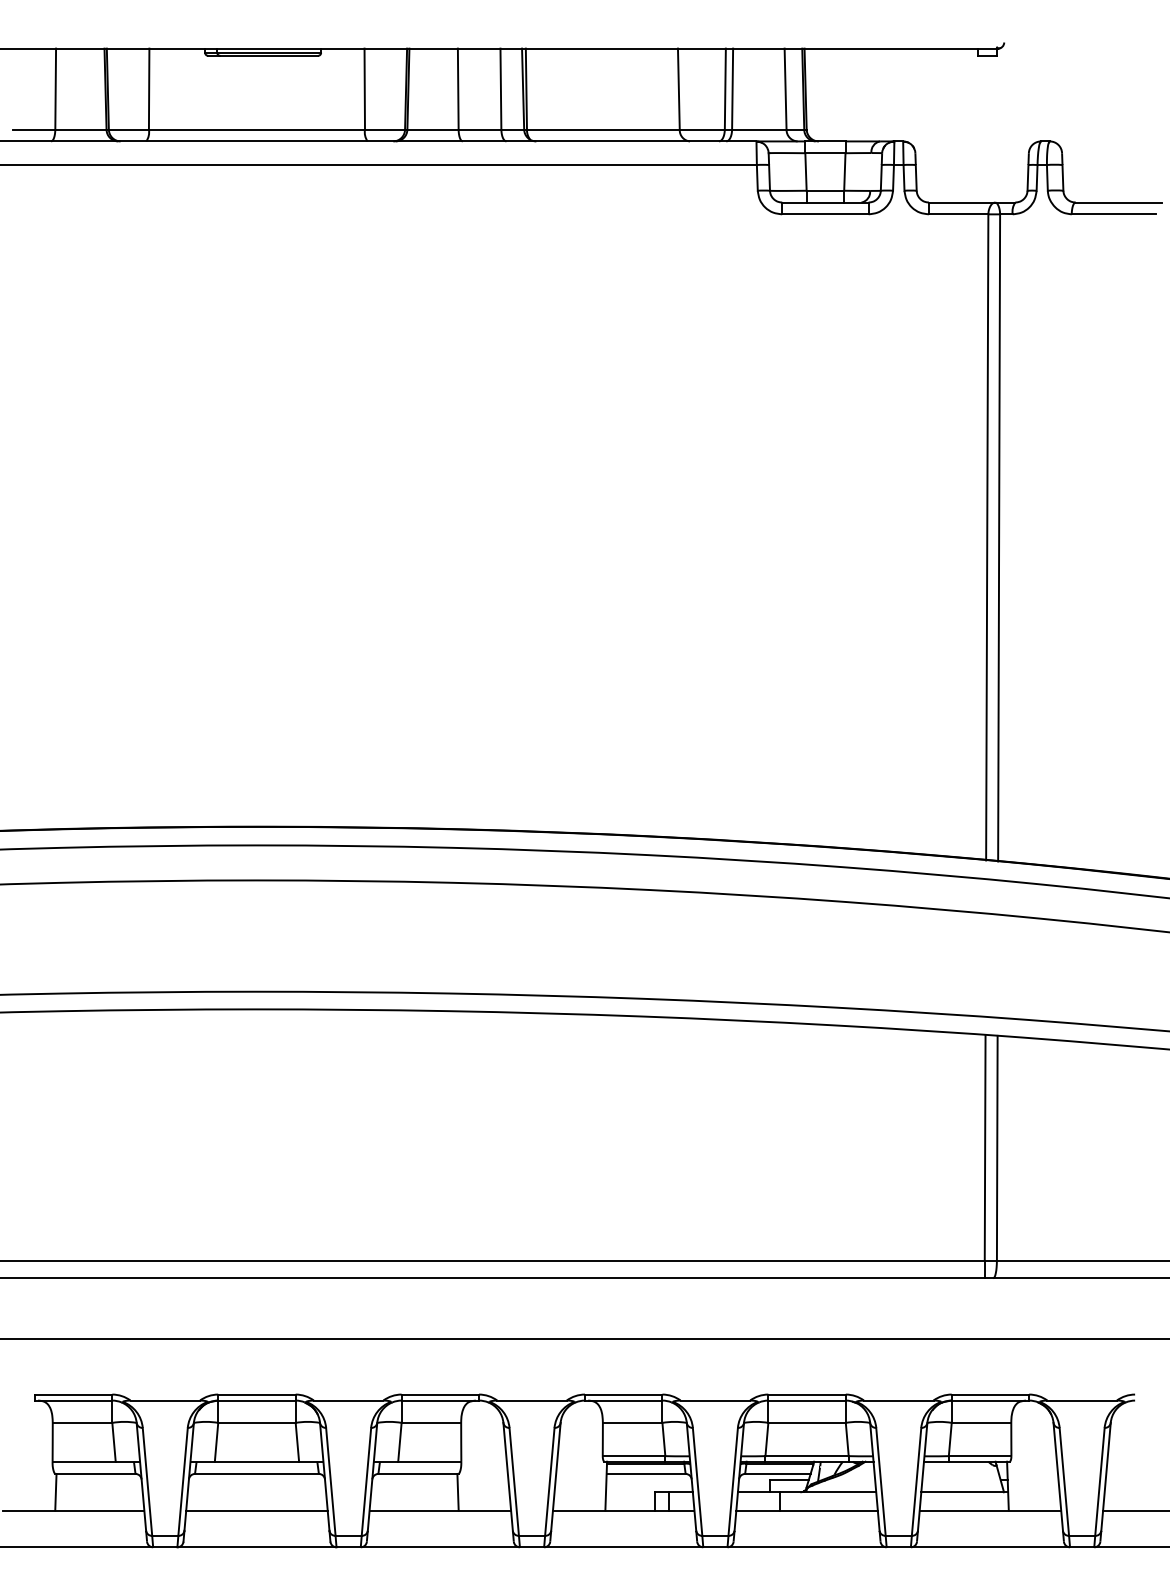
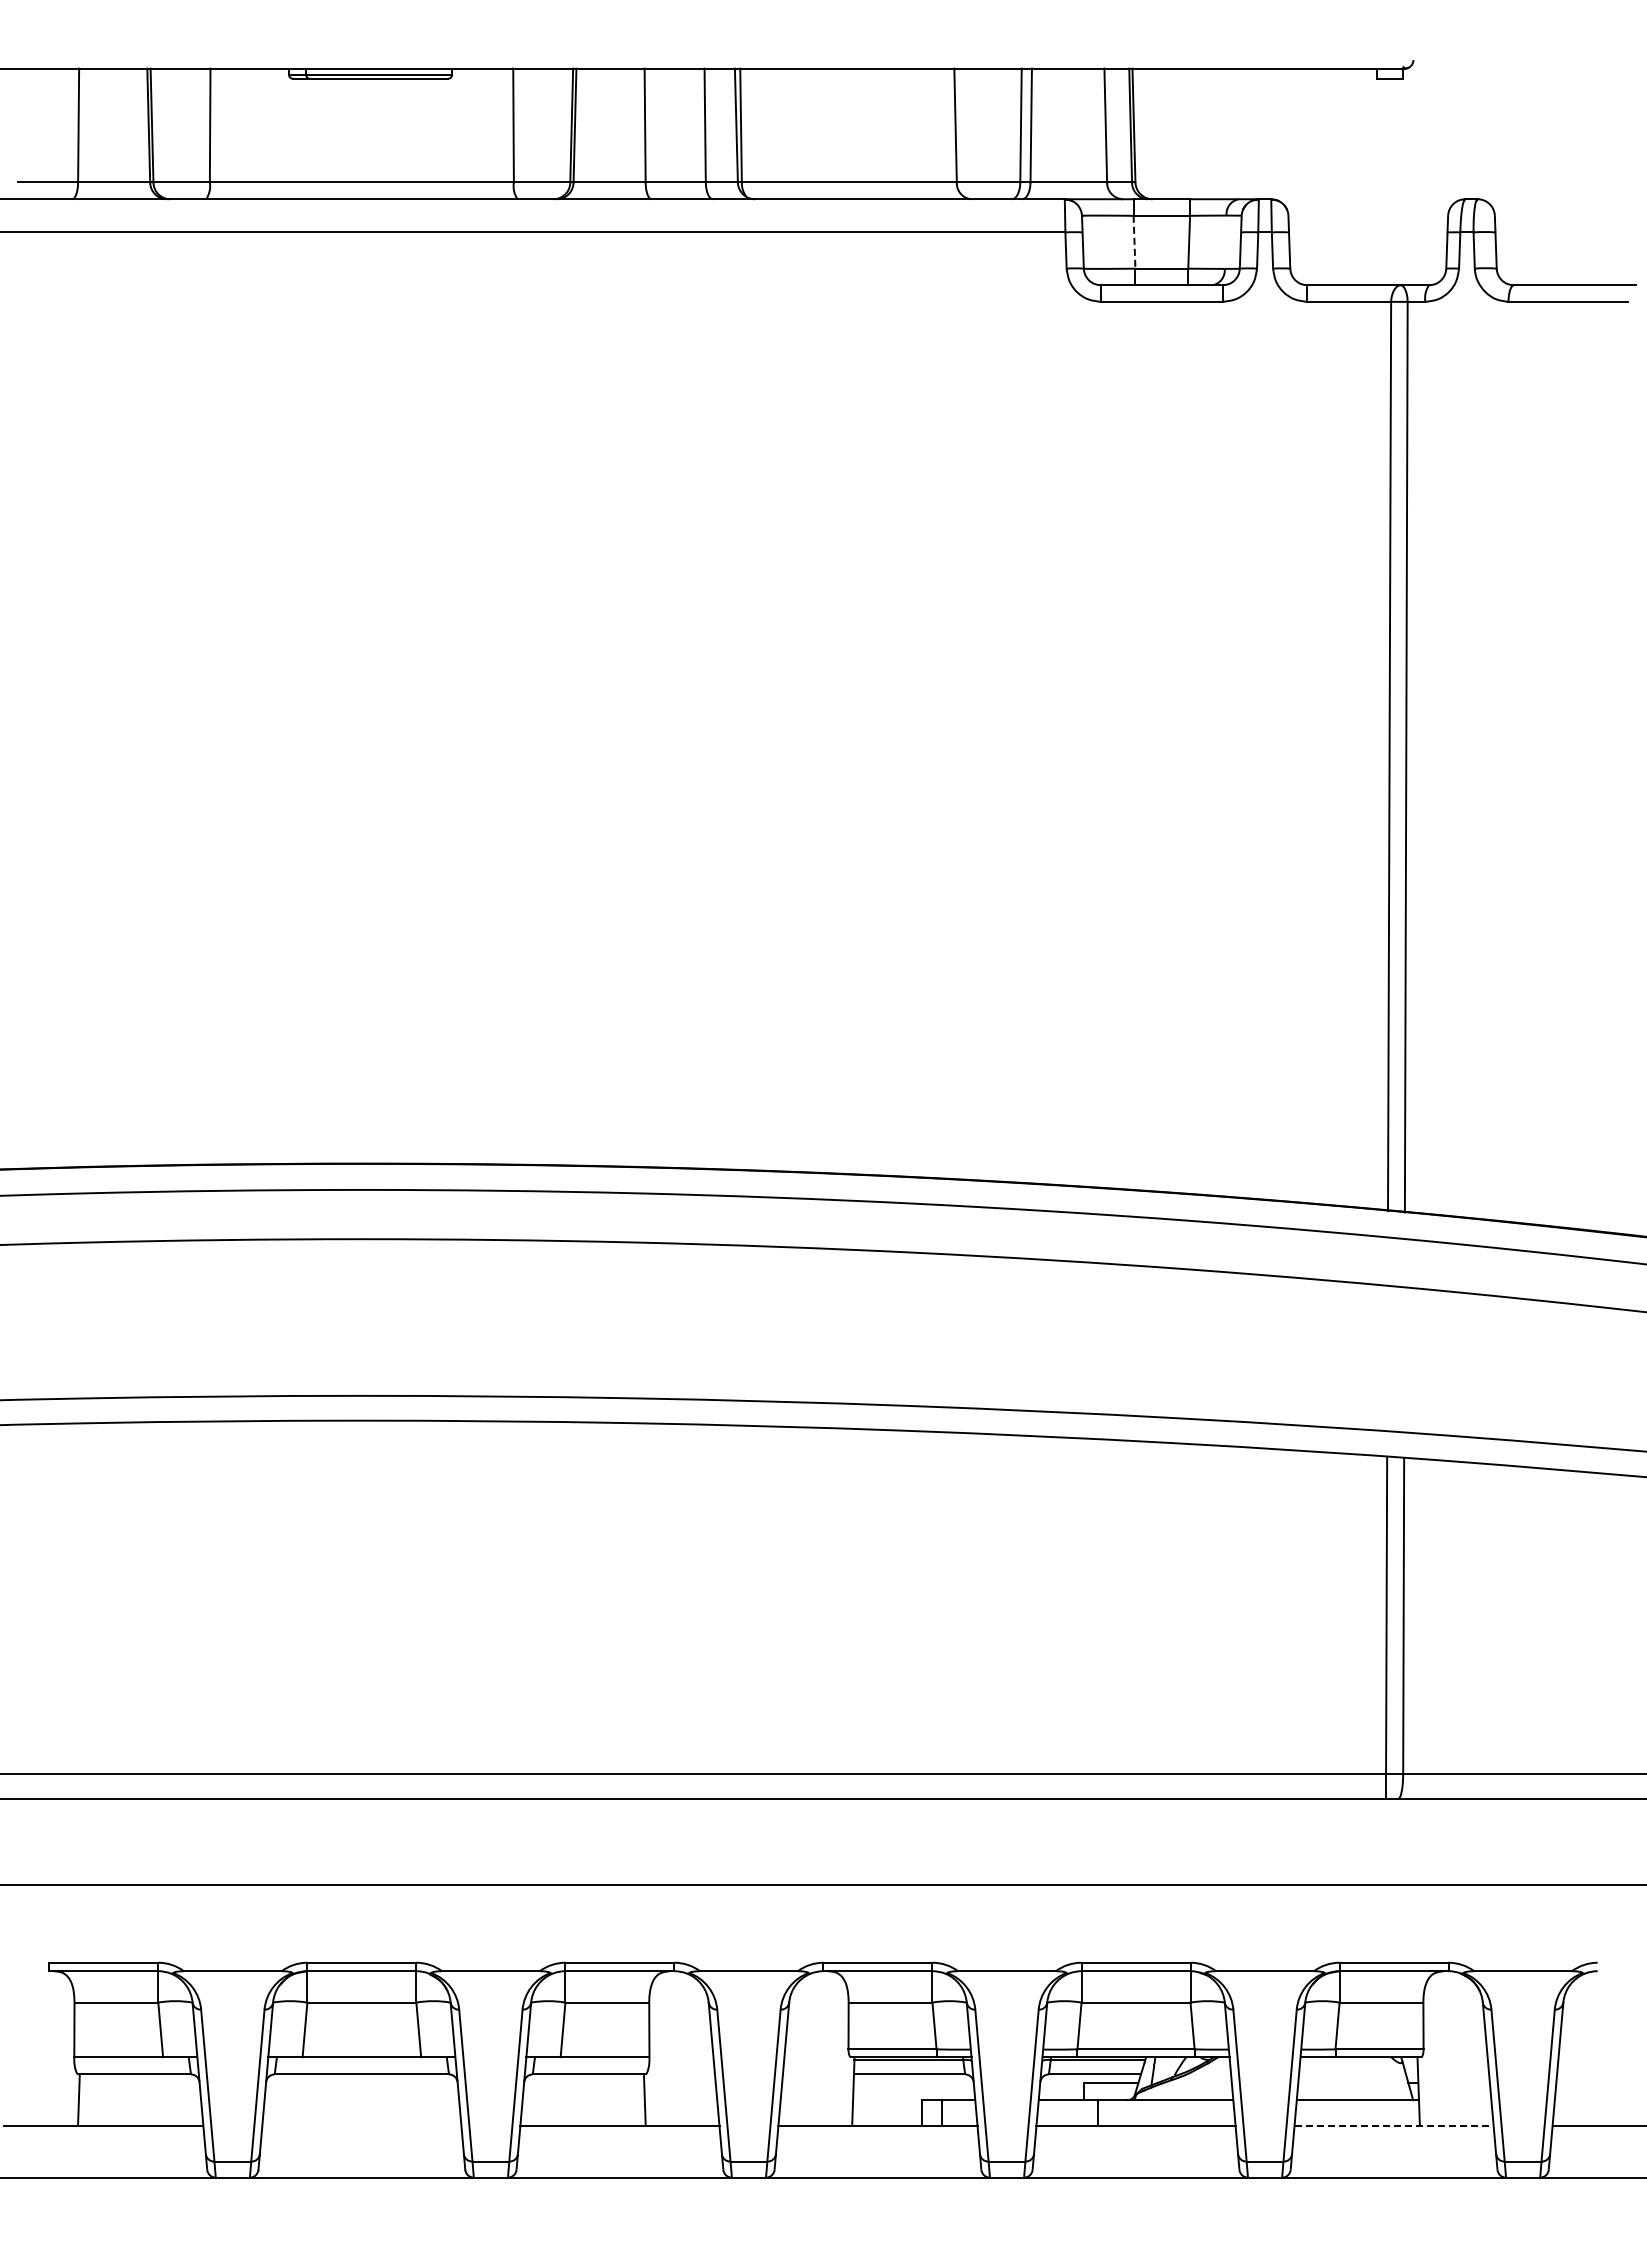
line: (805, 172) -> (1134, 242), solid -> dashed
line: (256, 1510) -> (361, 2126), removed
line: (990, 1510) -> (1394, 2126), solid -> dashed

